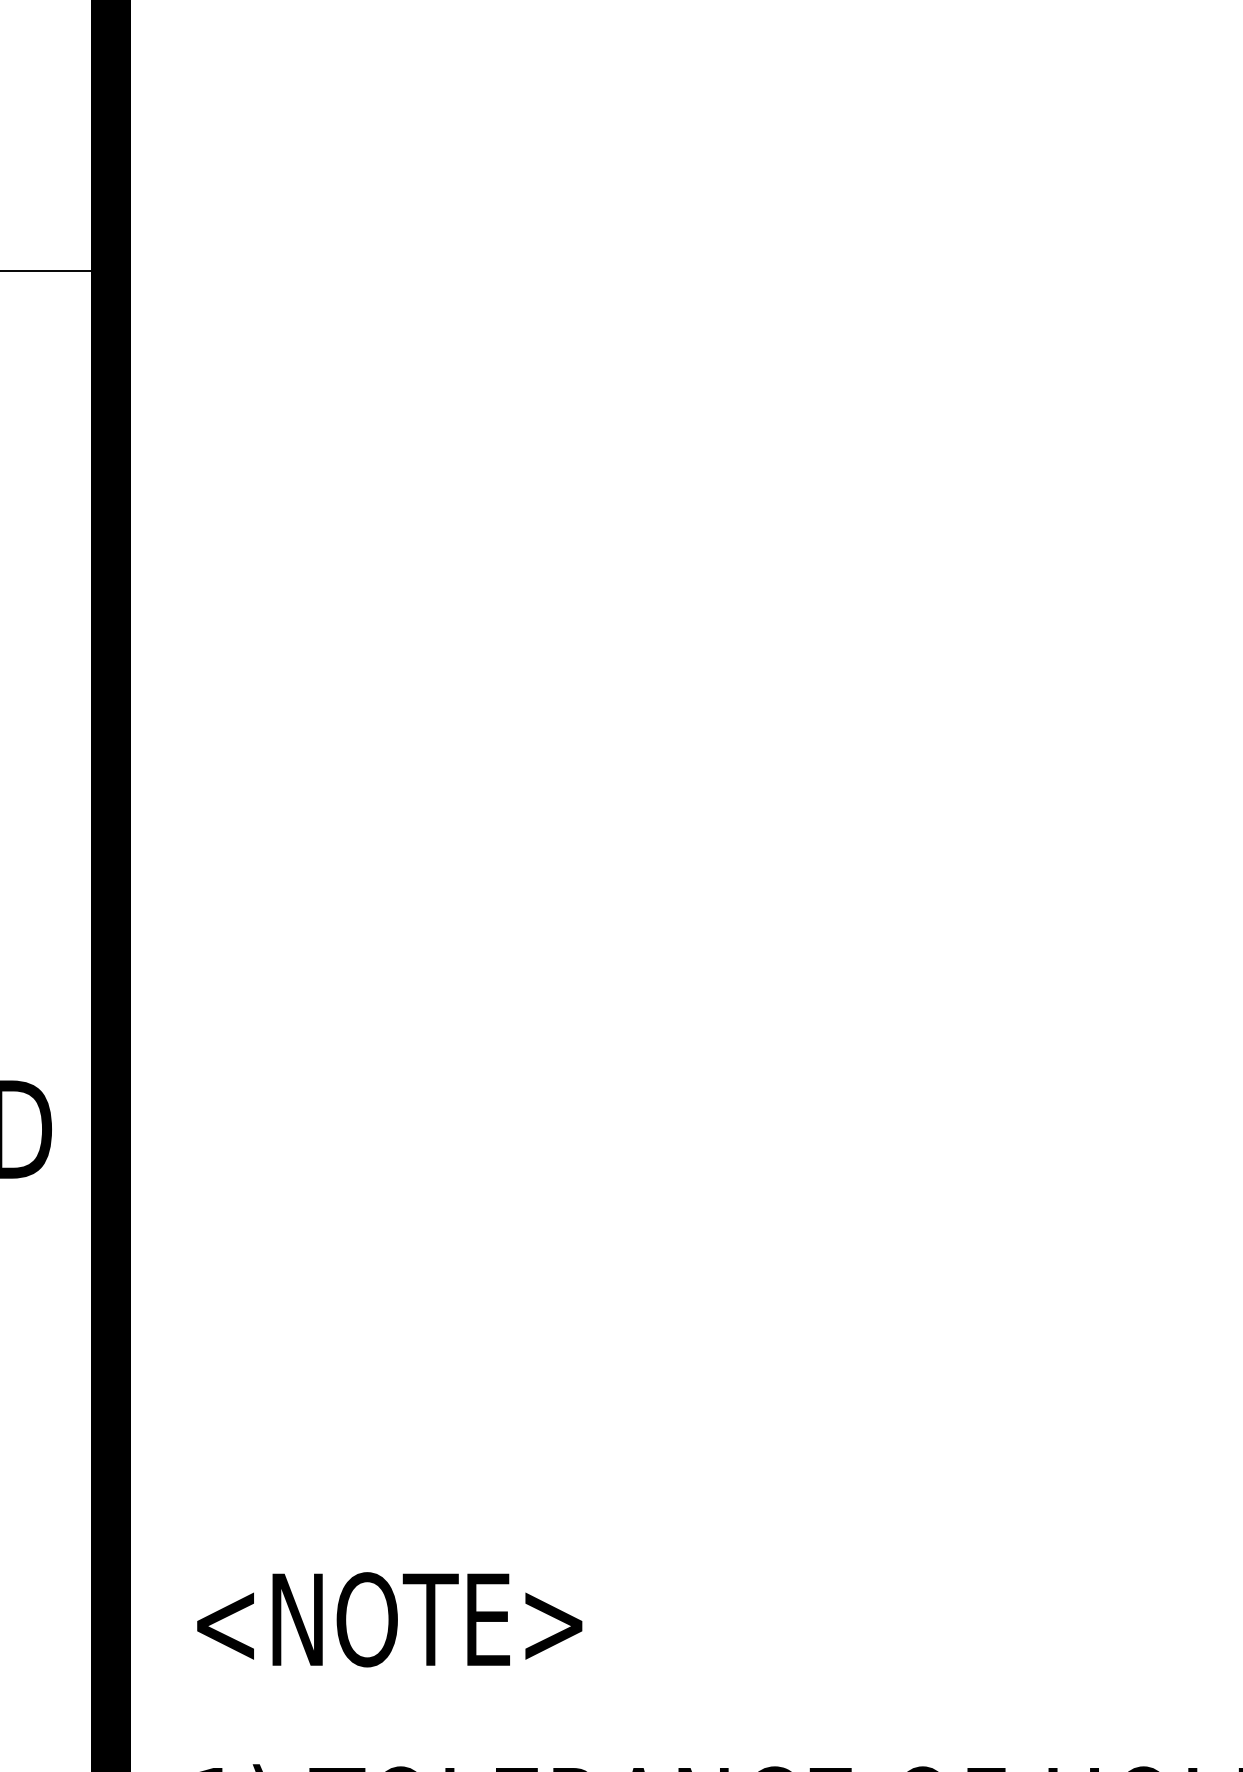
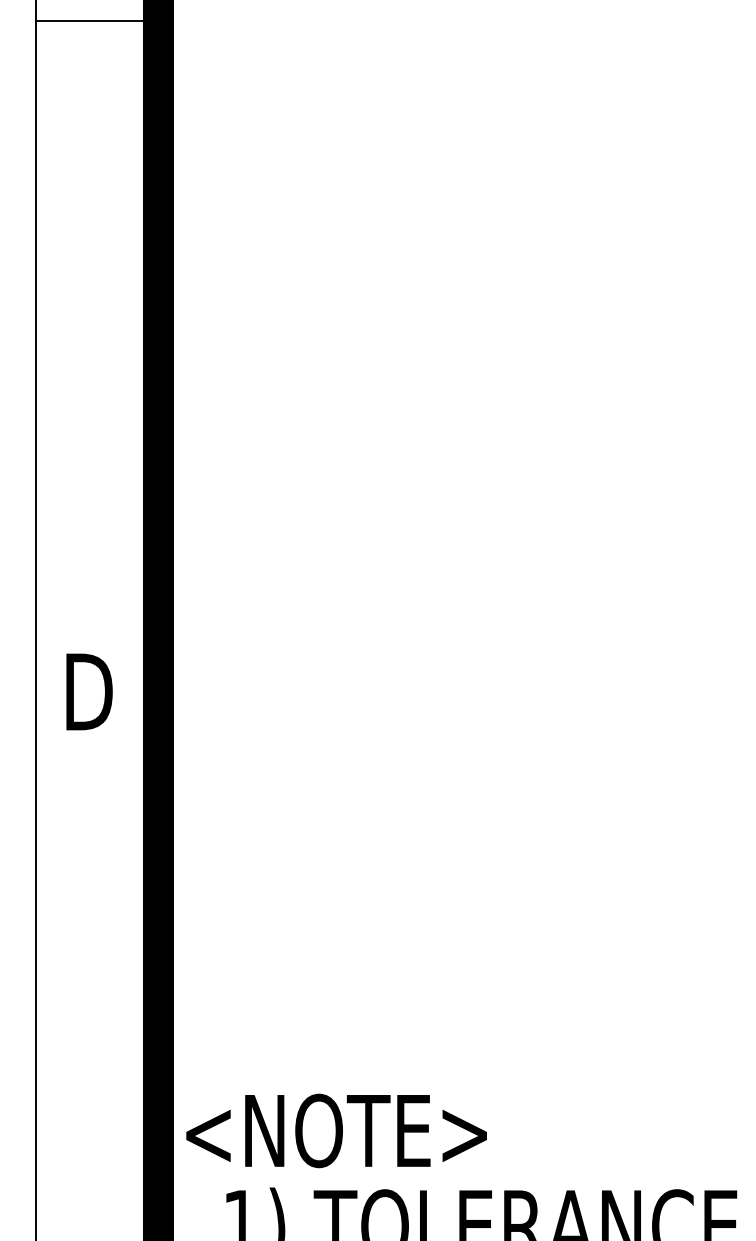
text: (389, 1619) -> (336, 1130), moved

